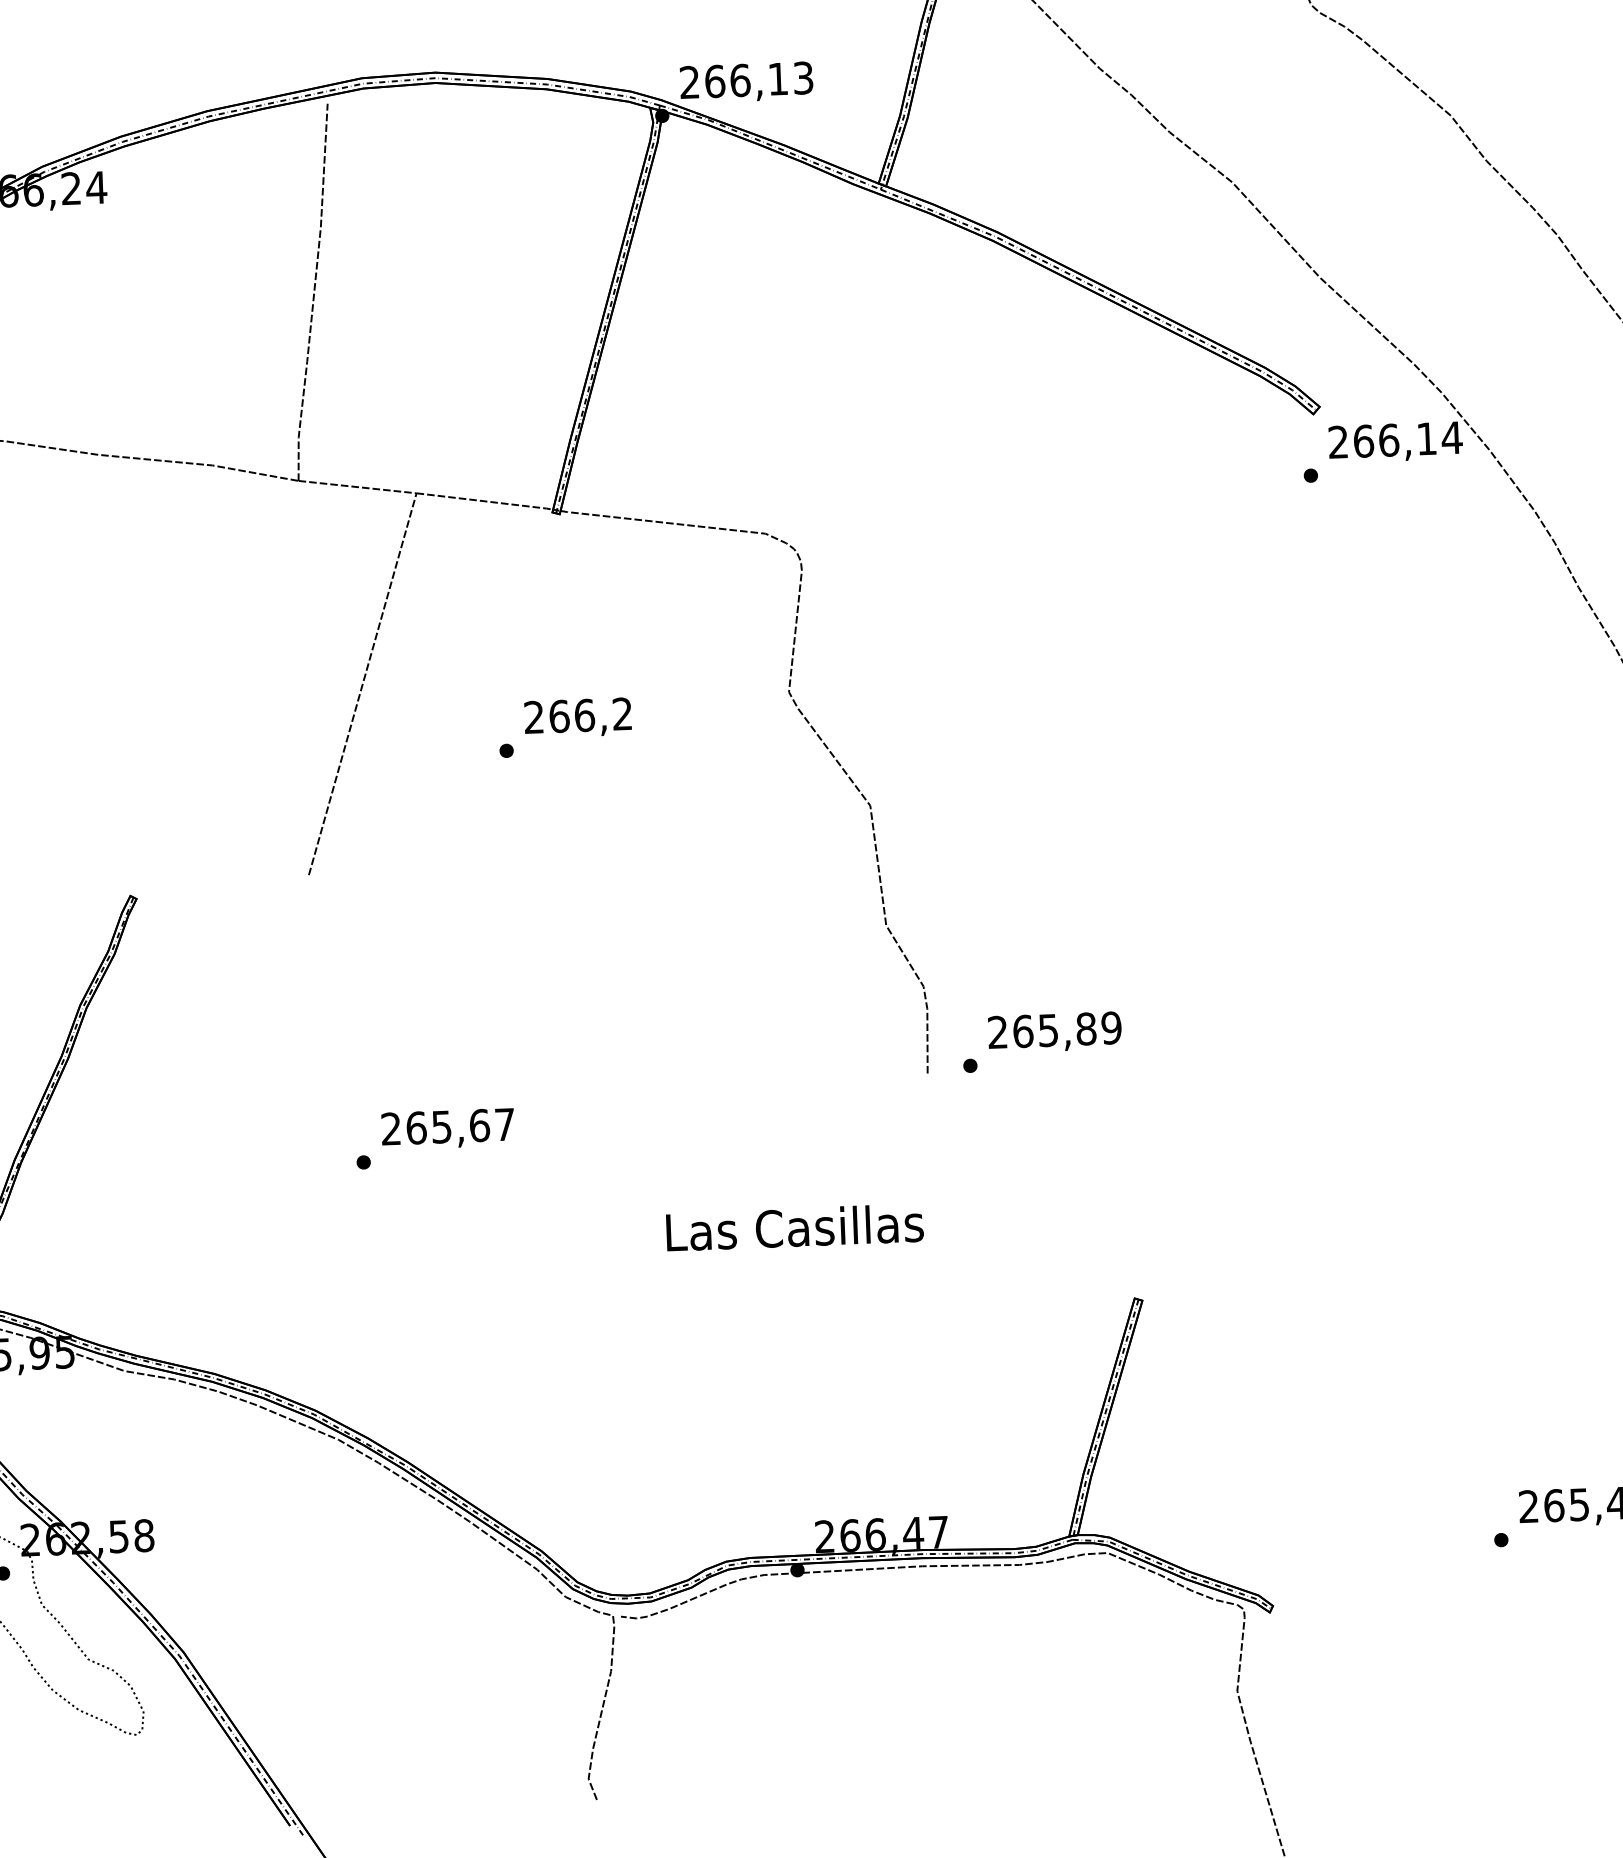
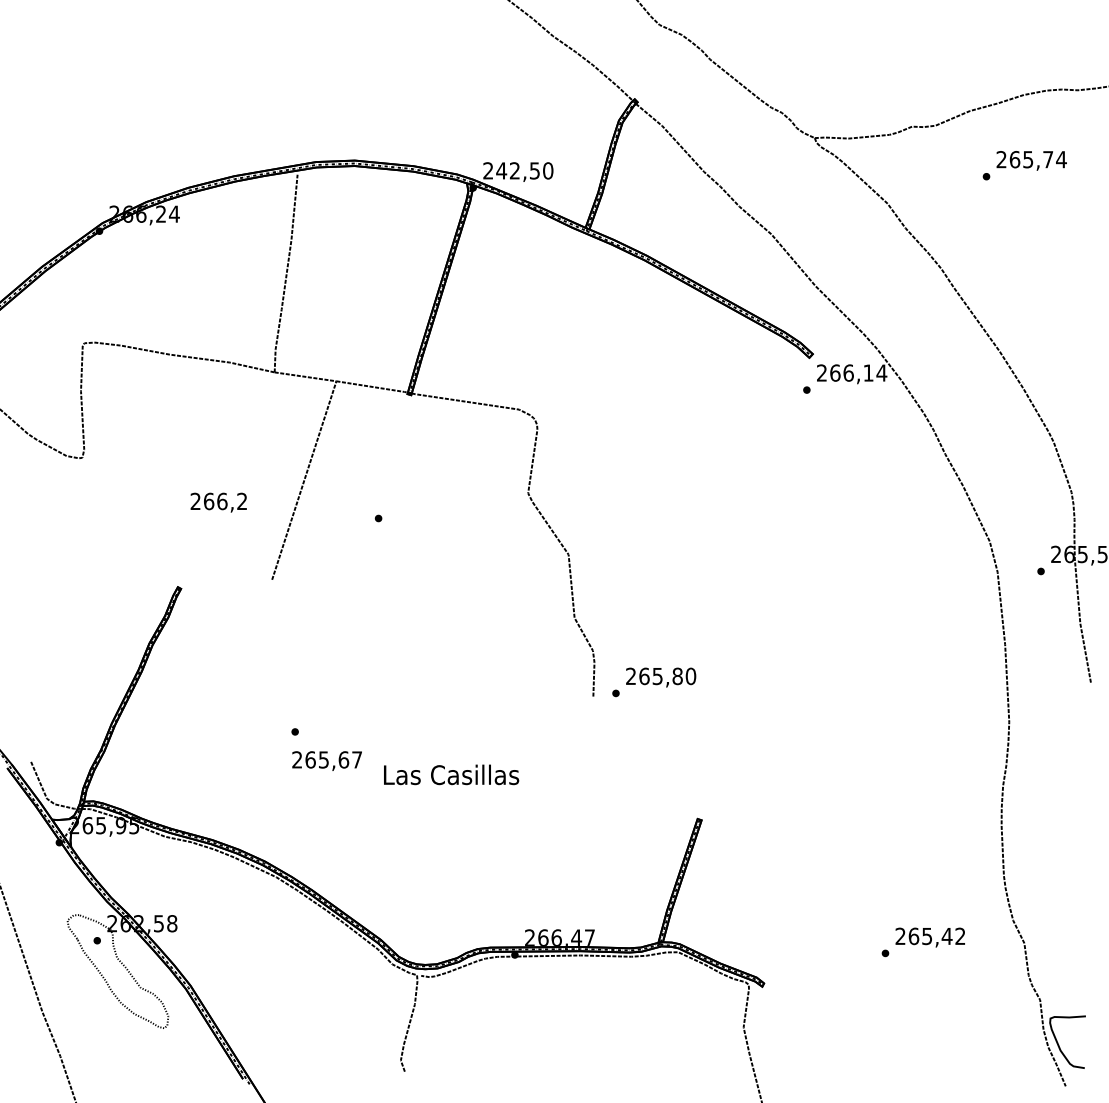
text: (758, 79) -> (524, 170), 266,13 -> 242,50
text: (577, 717) -> (218, 502), moved
text: (1110, 1028) -> (690, 676), 265,89 -> 265,80
text: (446, 1127) -> (326, 760), moved
text: (794, 1226) -> (451, 774), moved

